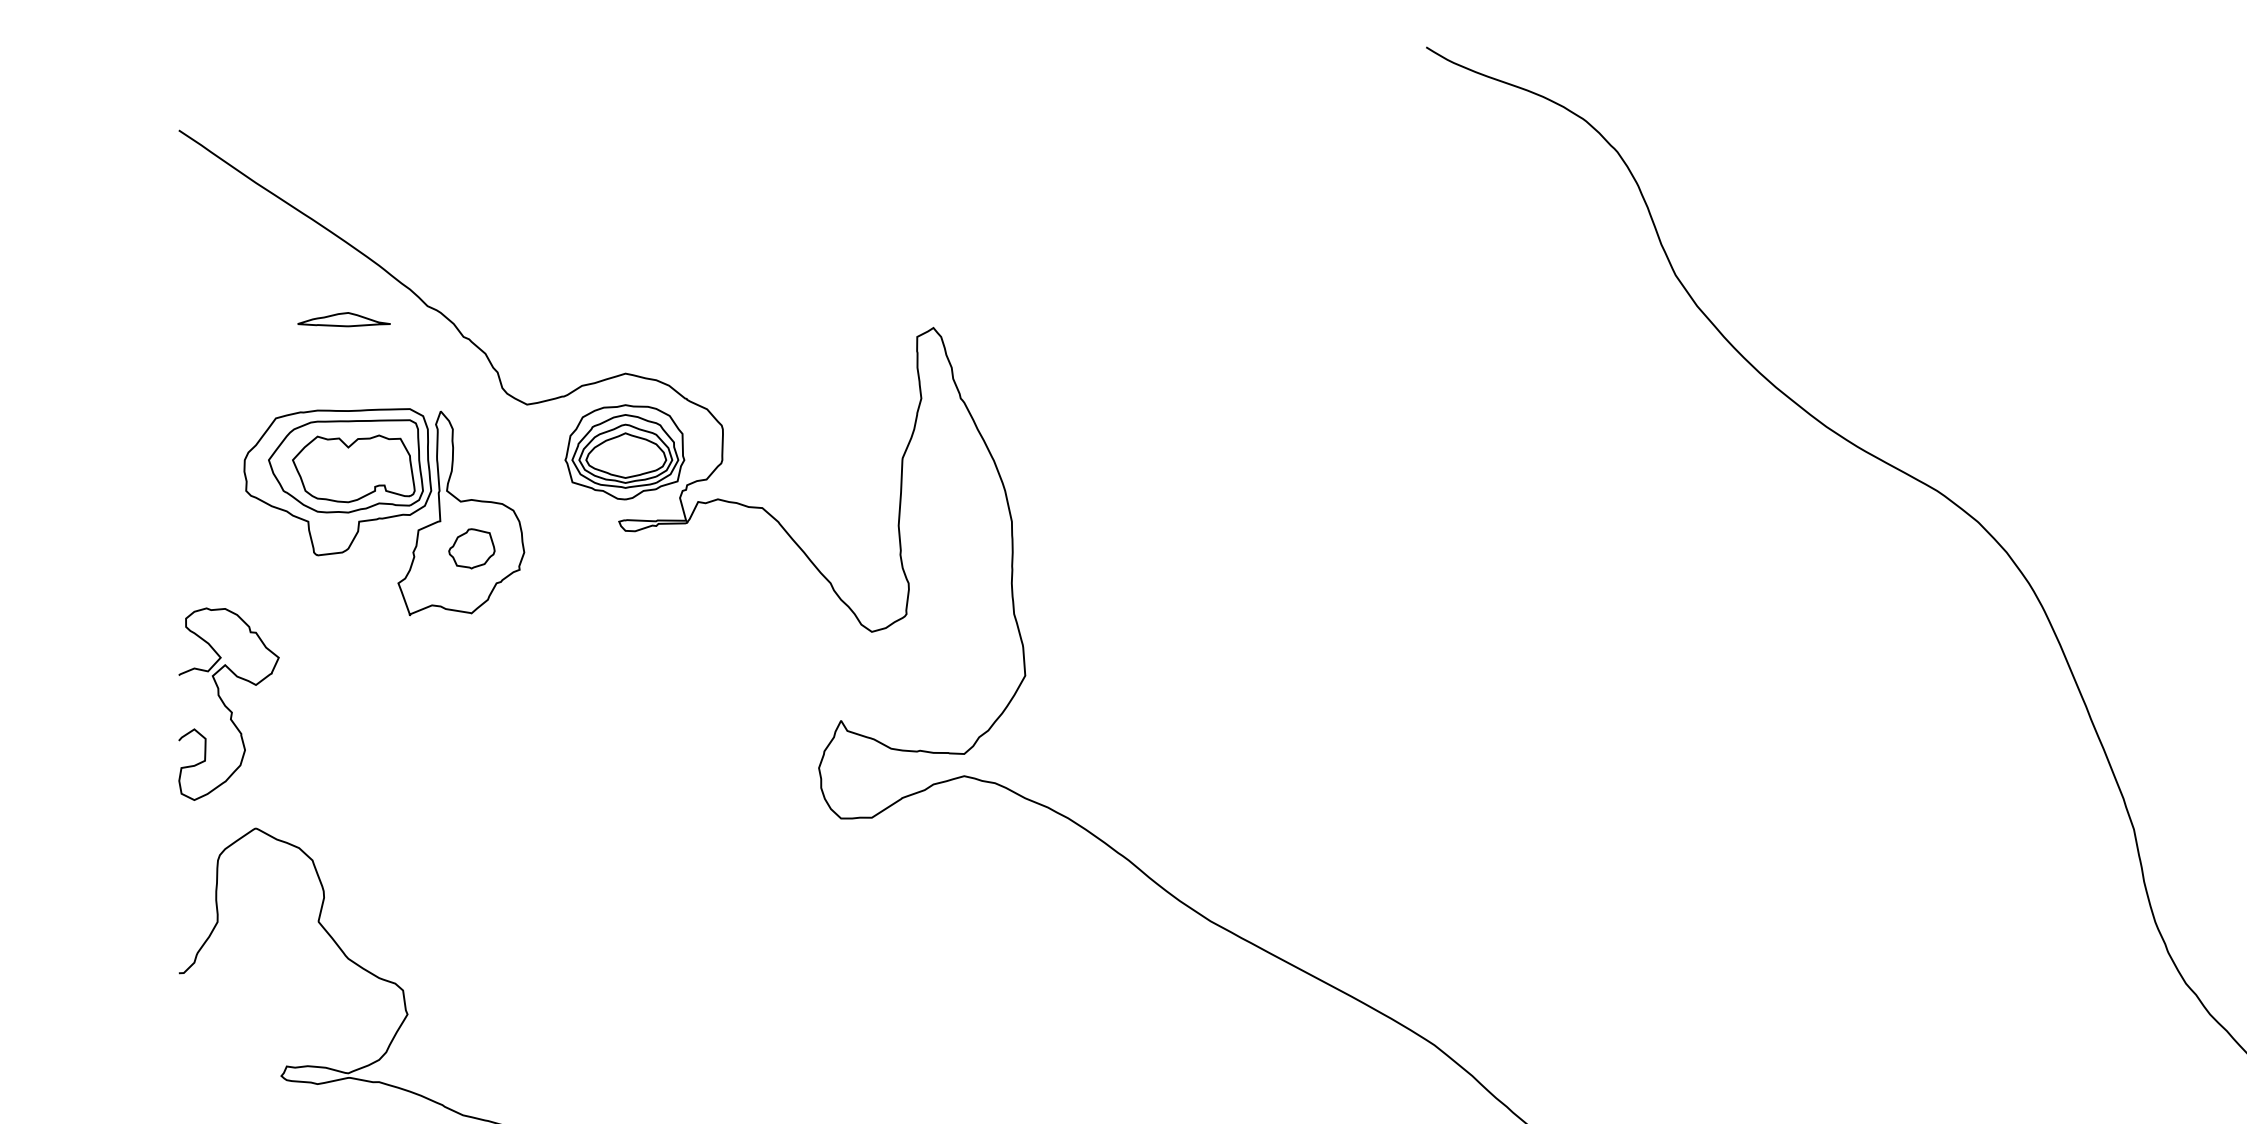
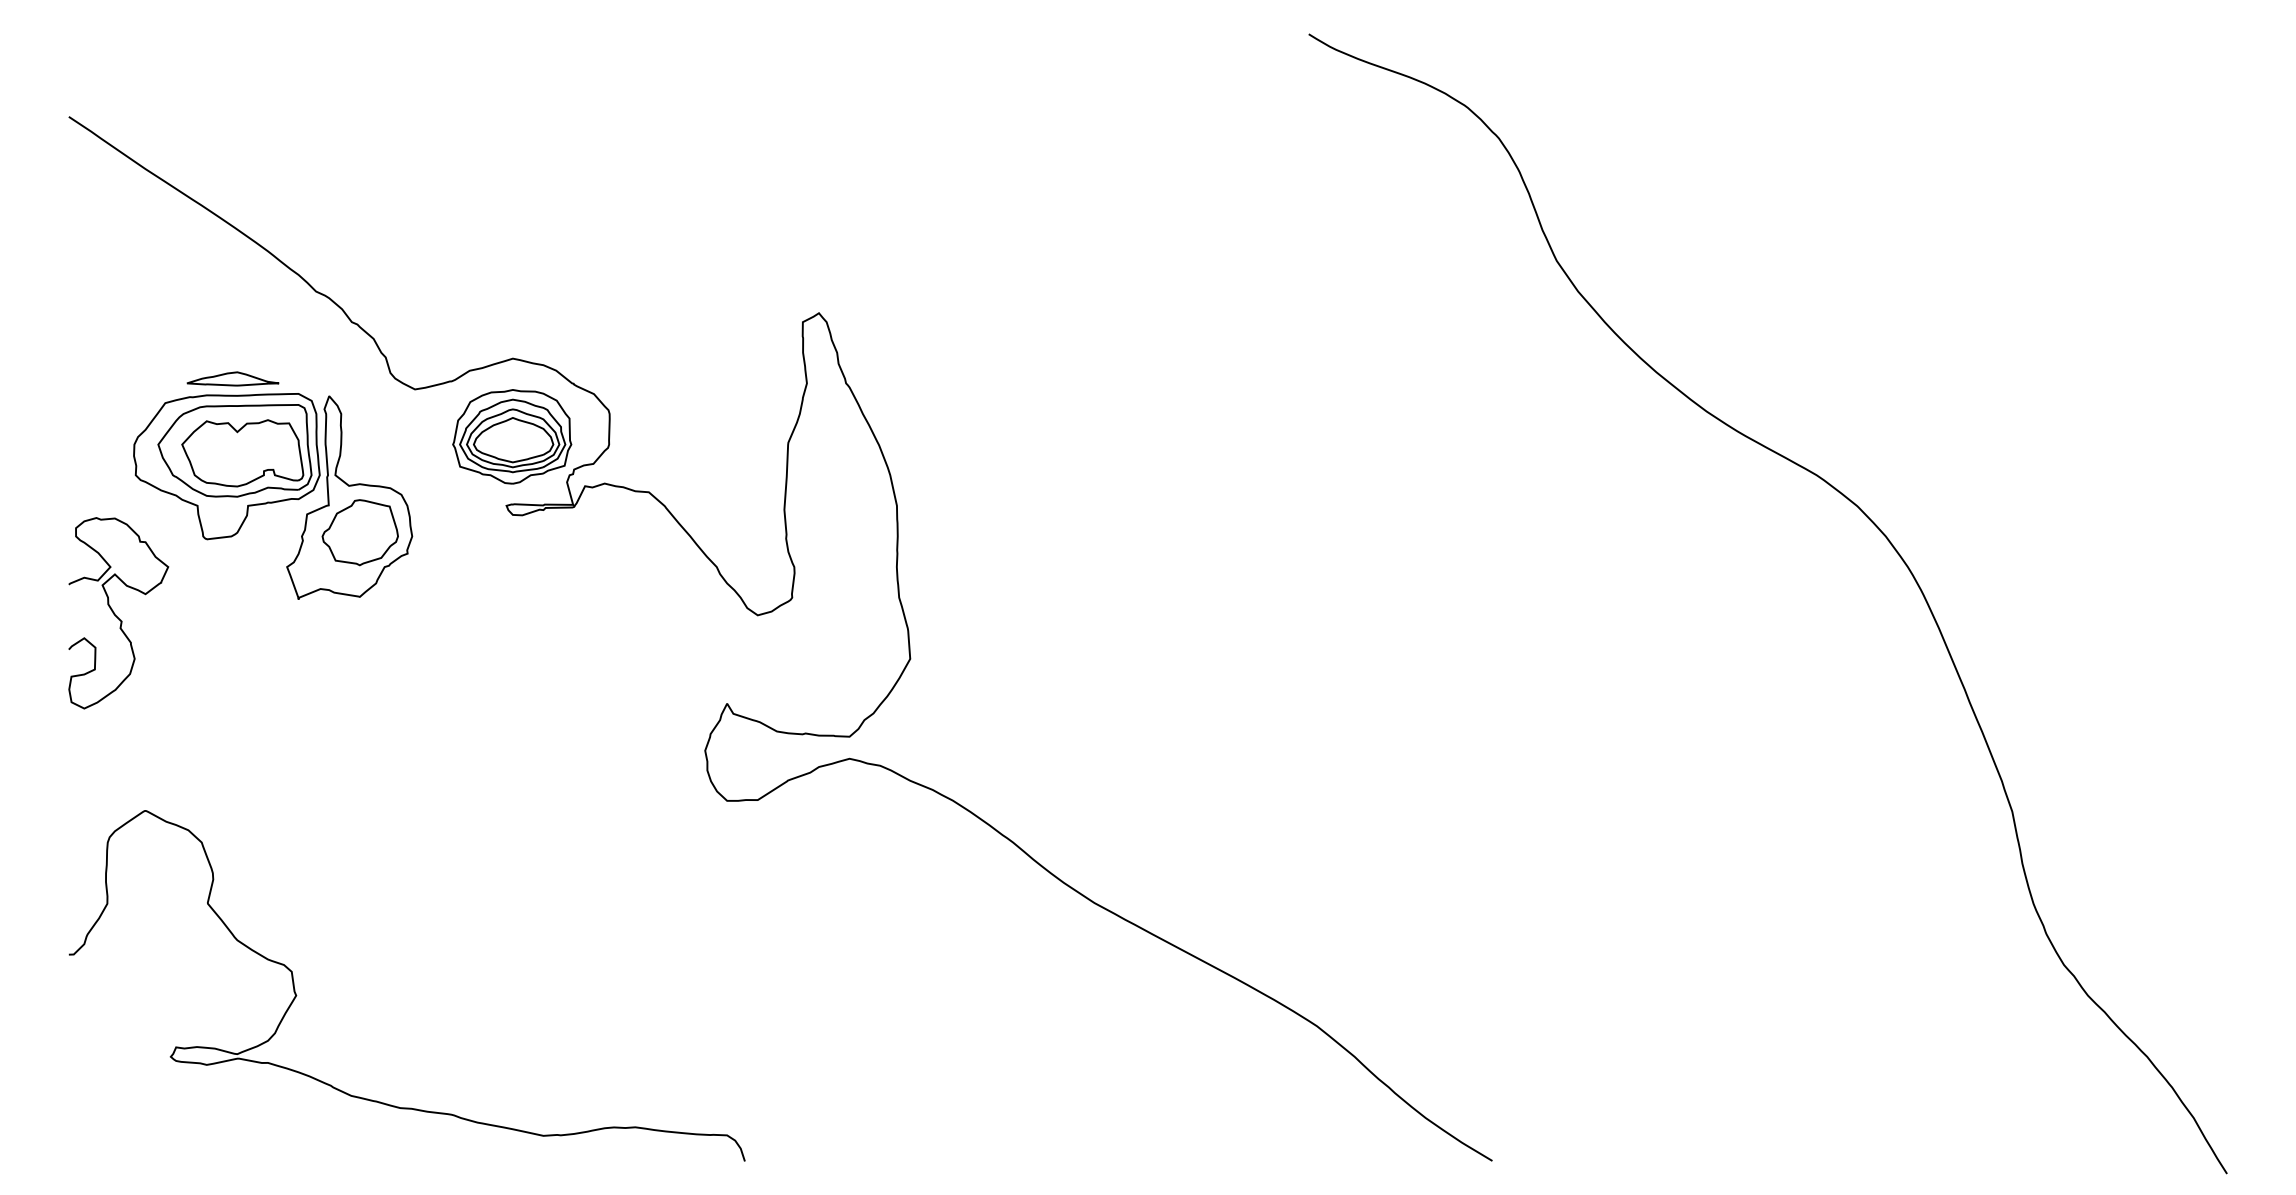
part: (343, 319) -> (232, 378), moved
part: (471, 548) -> (359, 532), size x1.67
curve: (226, 706) -> (116, 615), moved

